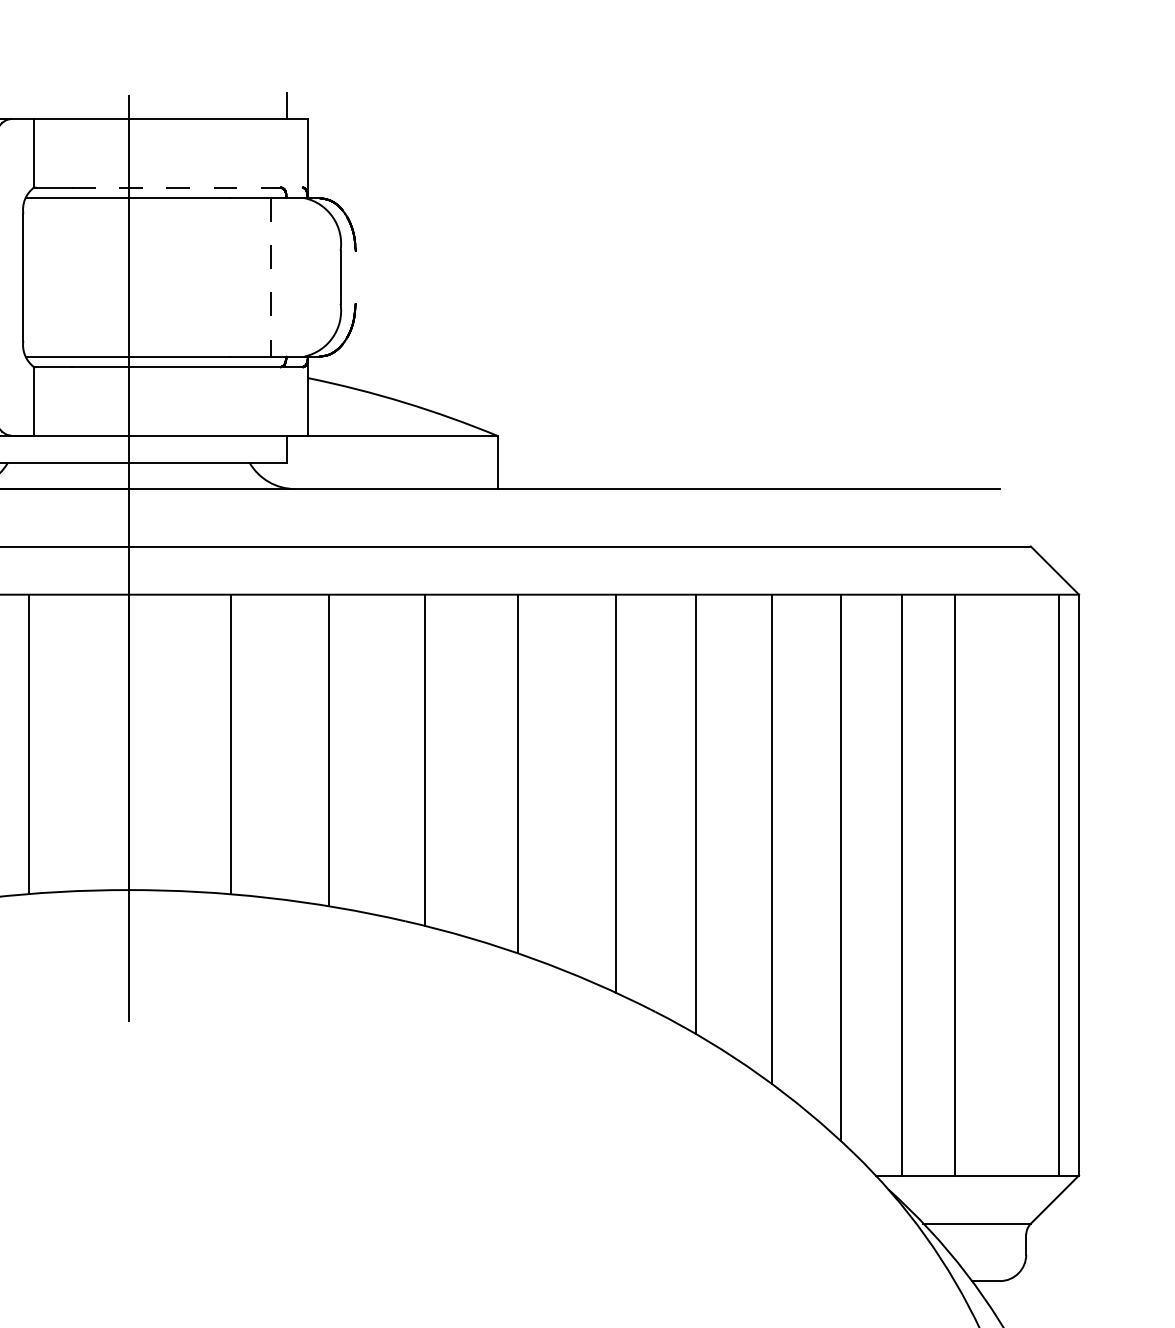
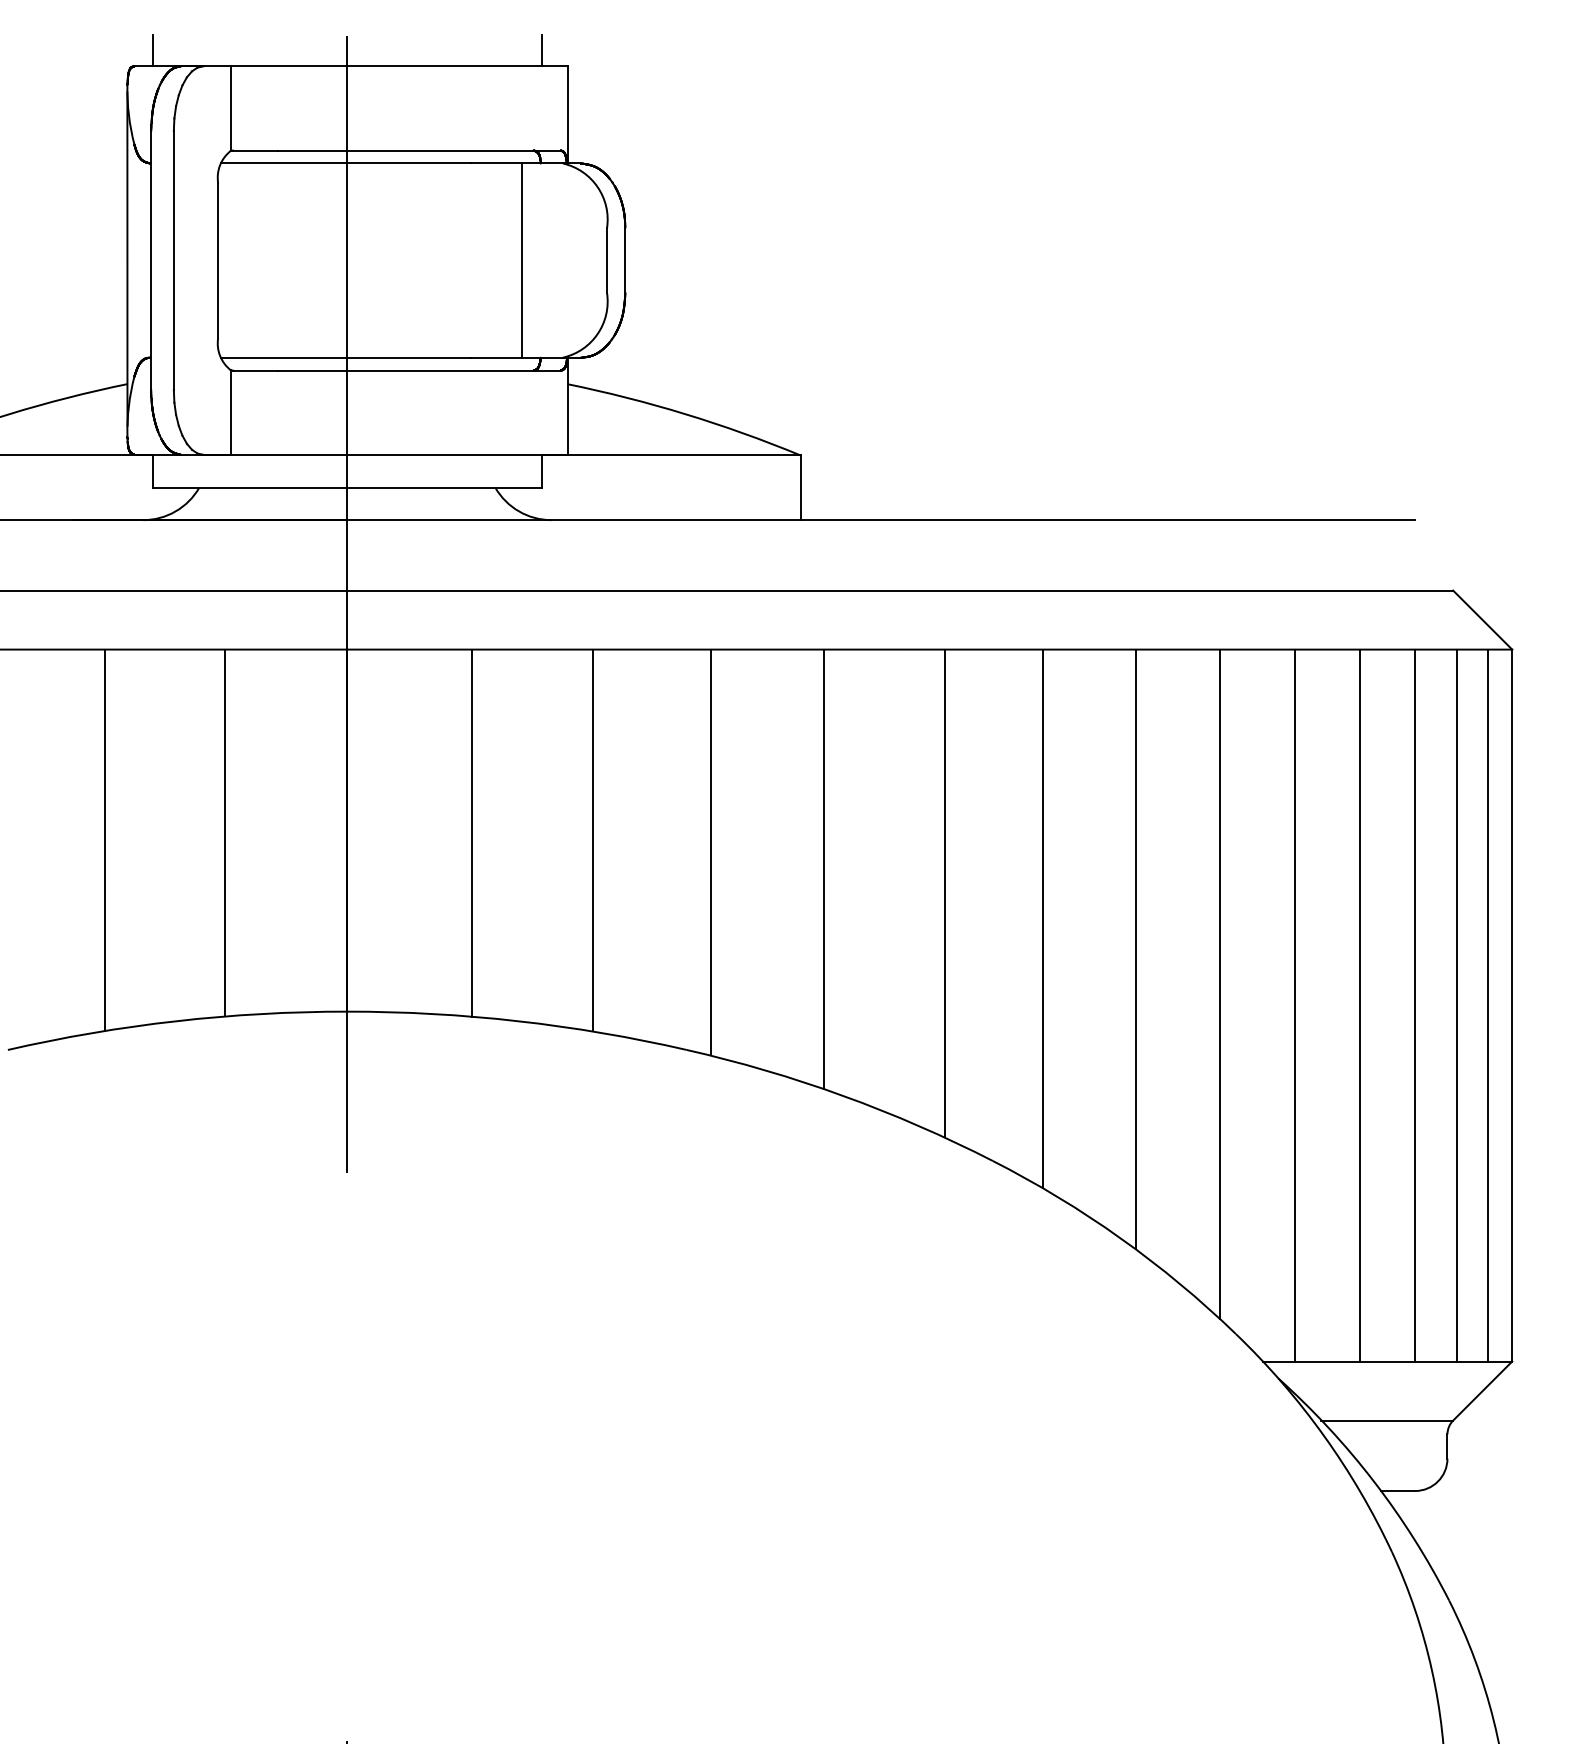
line: (187, 187) -> (419, 150), dashed -> solid
line: (355, 277) -> (625, 260), added
line: (270, 278) -> (521, 261), dashed -> solid
line: (999, 885) -> (1414, 1005), added
line: (1034, 885) -> (1457, 1005), added

